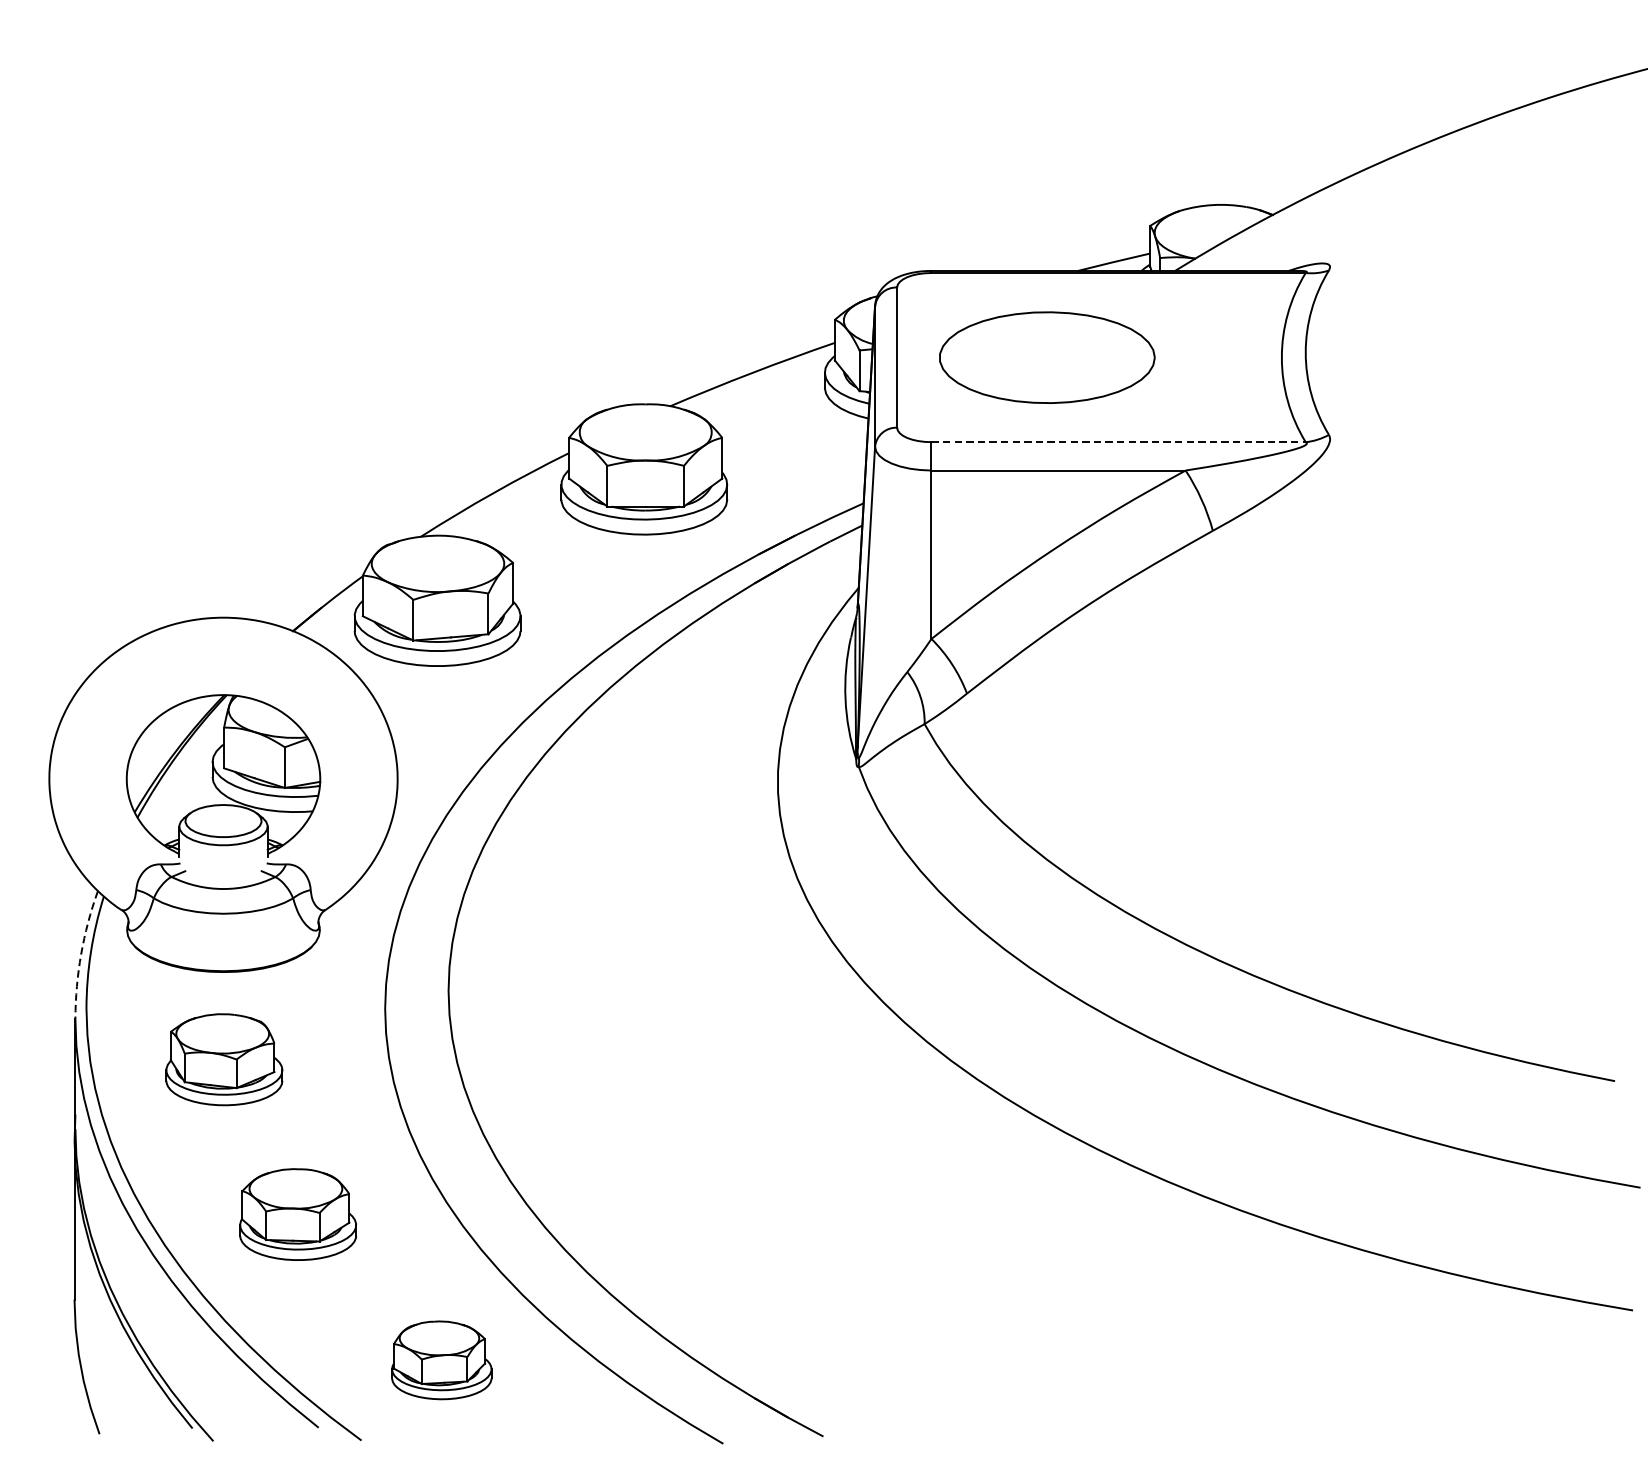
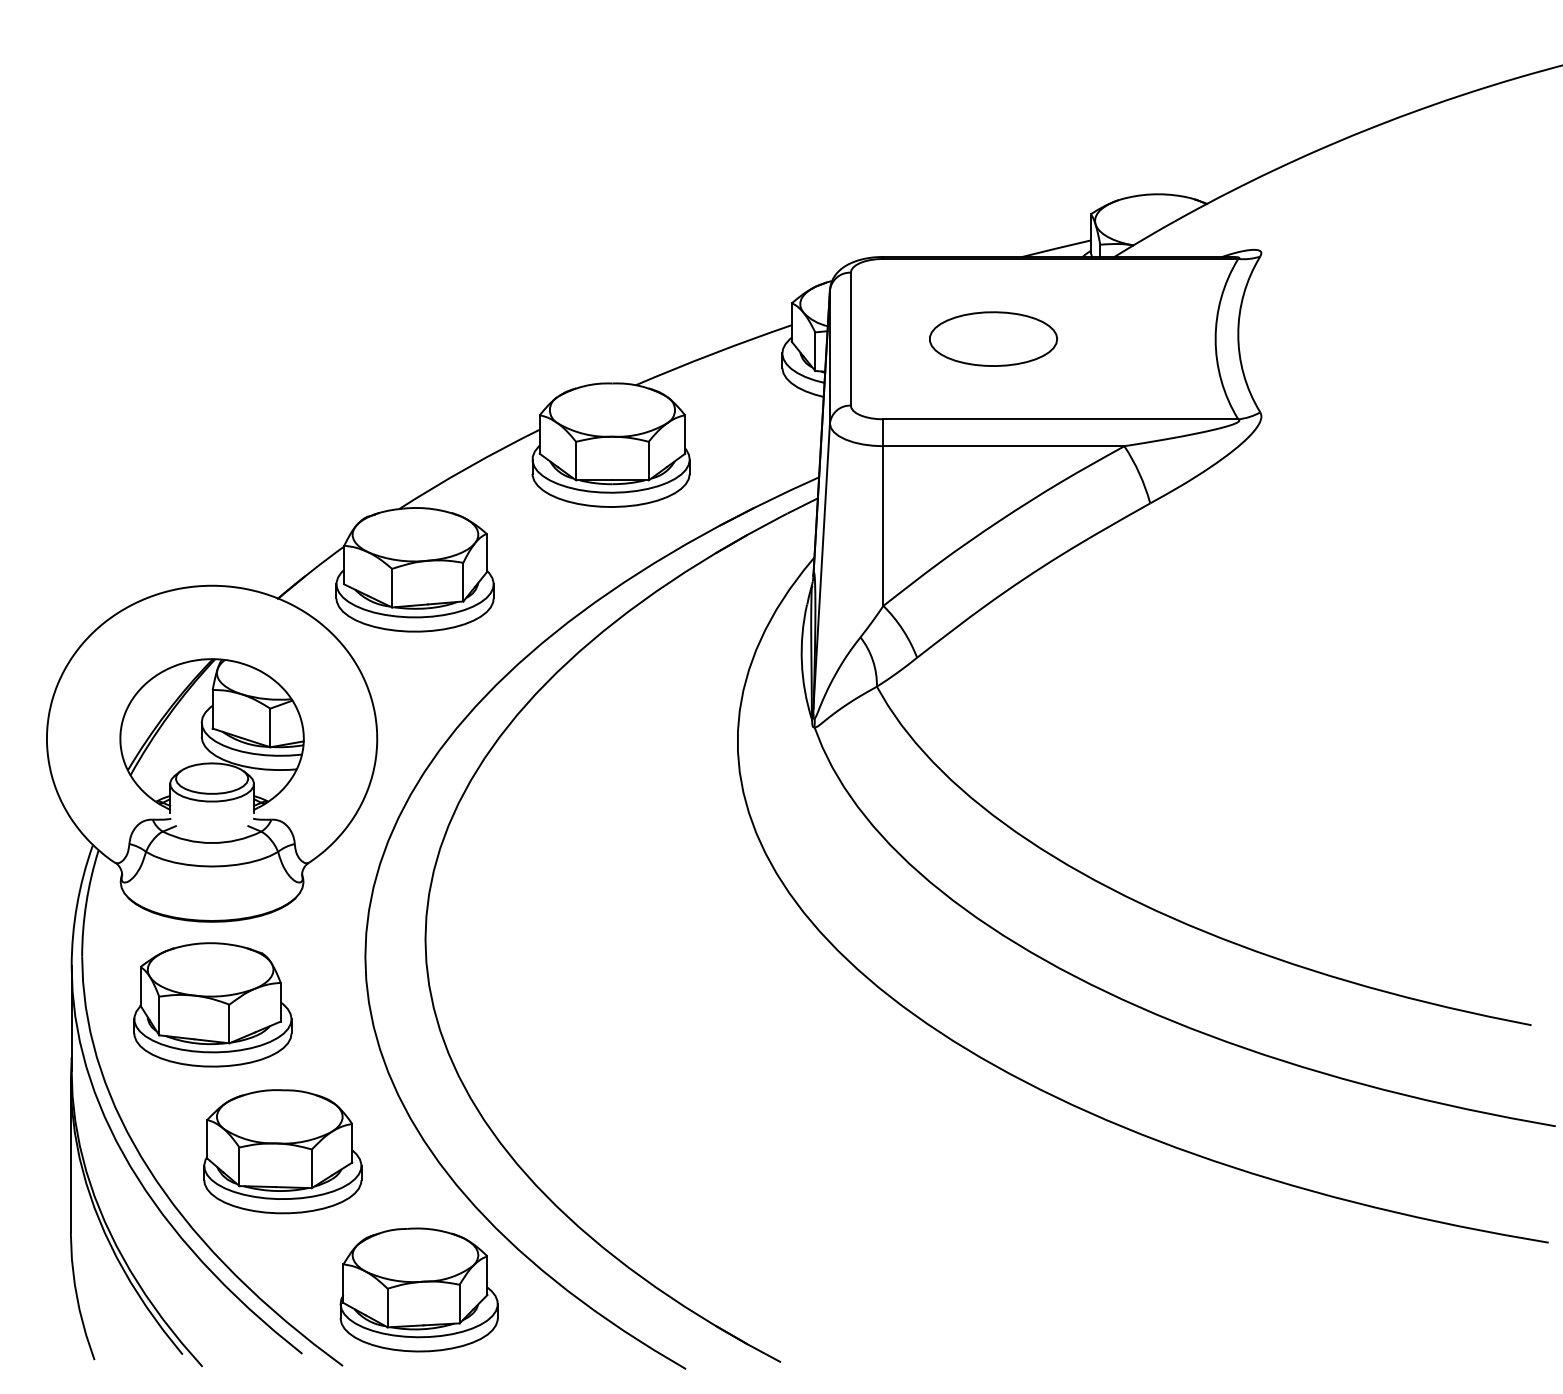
part: (1047, 356) -> (993, 338), size x0.62
line: (1119, 442) -> (1061, 419), dashed -> solid
arc: (81, 953) -> (77, 904), dashed -> solid
part: (223, 1059) -> (212, 1004), size x1.43
part: (297, 1214) -> (282, 1151), size x1.43
part: (441, 1359) -> (418, 1289), size x1.67

